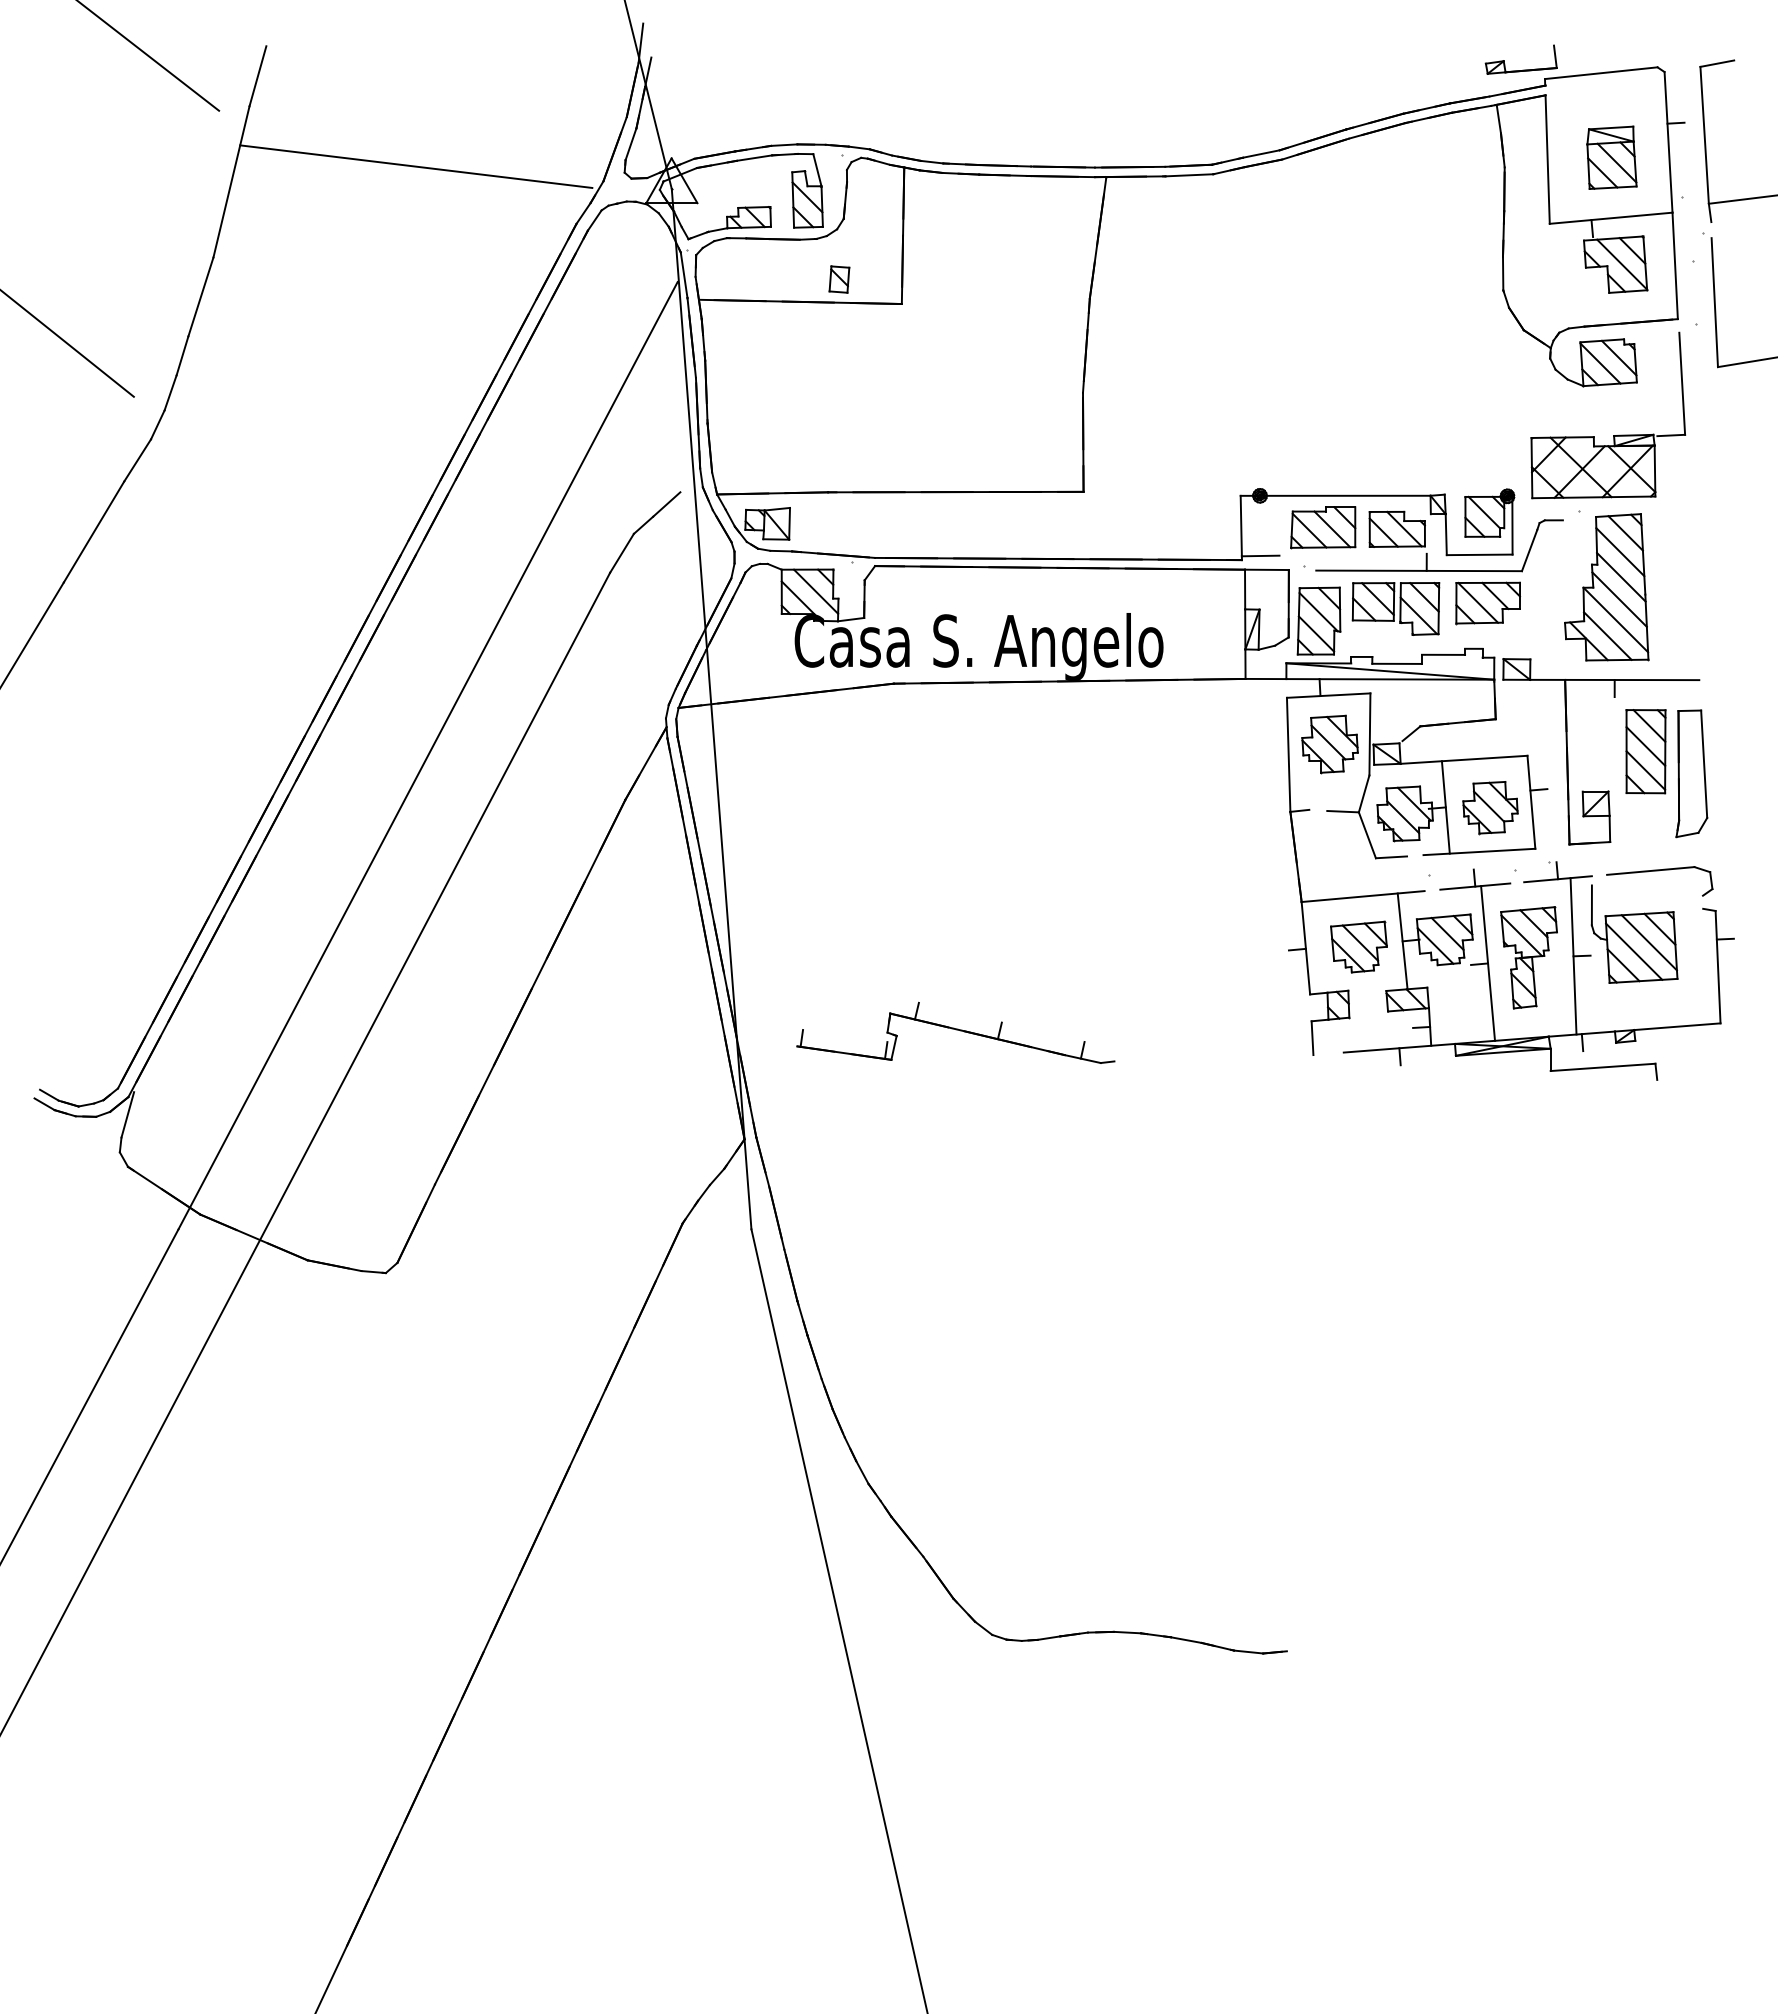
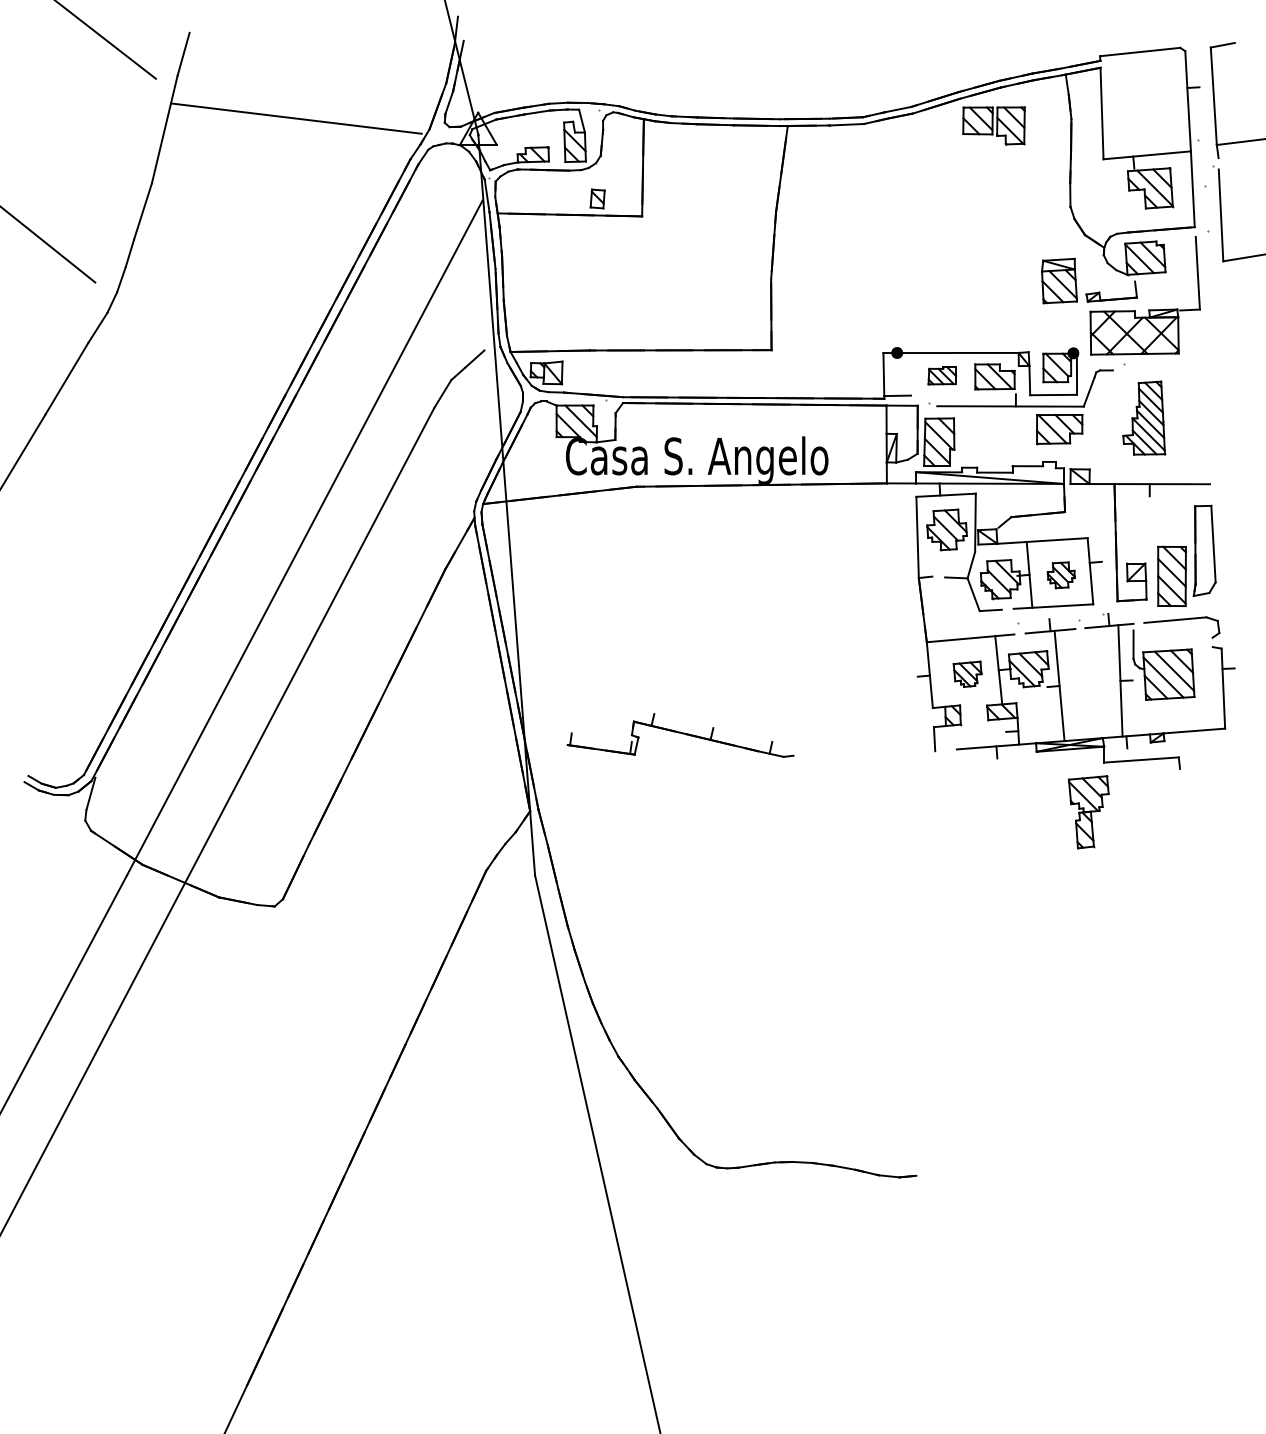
part: (1522, 69) -> (1112, 298), moved
part: (1611, 157) -> (1059, 280), moved
part: (1323, 527) -> (942, 375), size x0.6
part: (1606, 587) -> (1143, 418), size x0.7
part: (1395, 608) -> (993, 125), moved
part: (1645, 751) -> (1171, 576), moved
part: (1490, 808) -> (1061, 575), size x0.7
part: (1358, 946) -> (967, 673), size x0.7
part: (1528, 957) -> (1088, 812), moved

